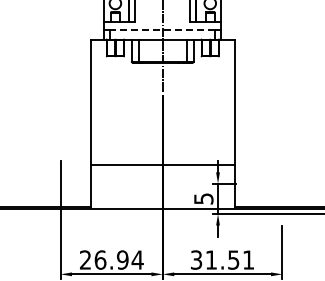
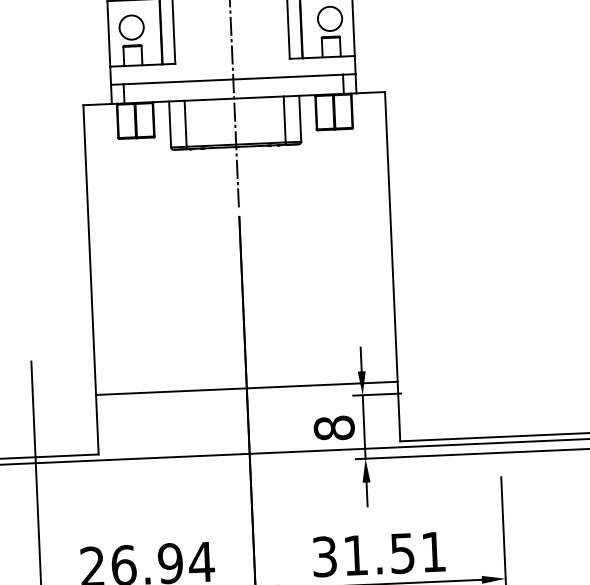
line: (162, 30) -> (232, 79), dashed -> solid
line: (162, 165) -> (246, 389), moved
text: (203, 198) -> (333, 427), 5 -> 8

